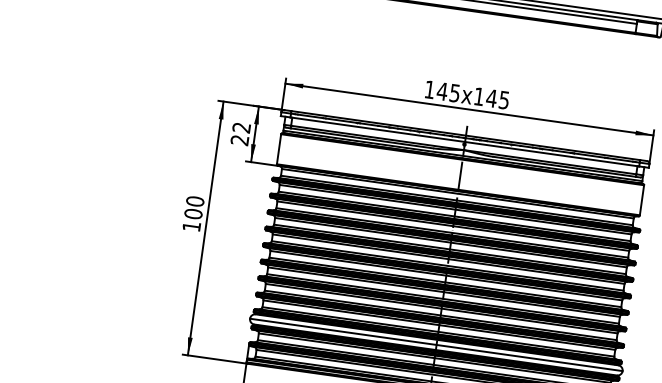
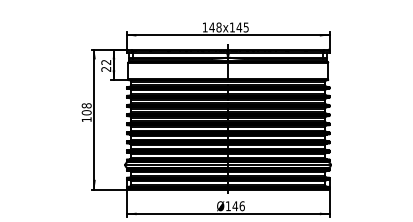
text: (453, 93) -> (218, 27), 145x -> 148x
text: (194, 200) -> (86, 105), 100 -> 108

